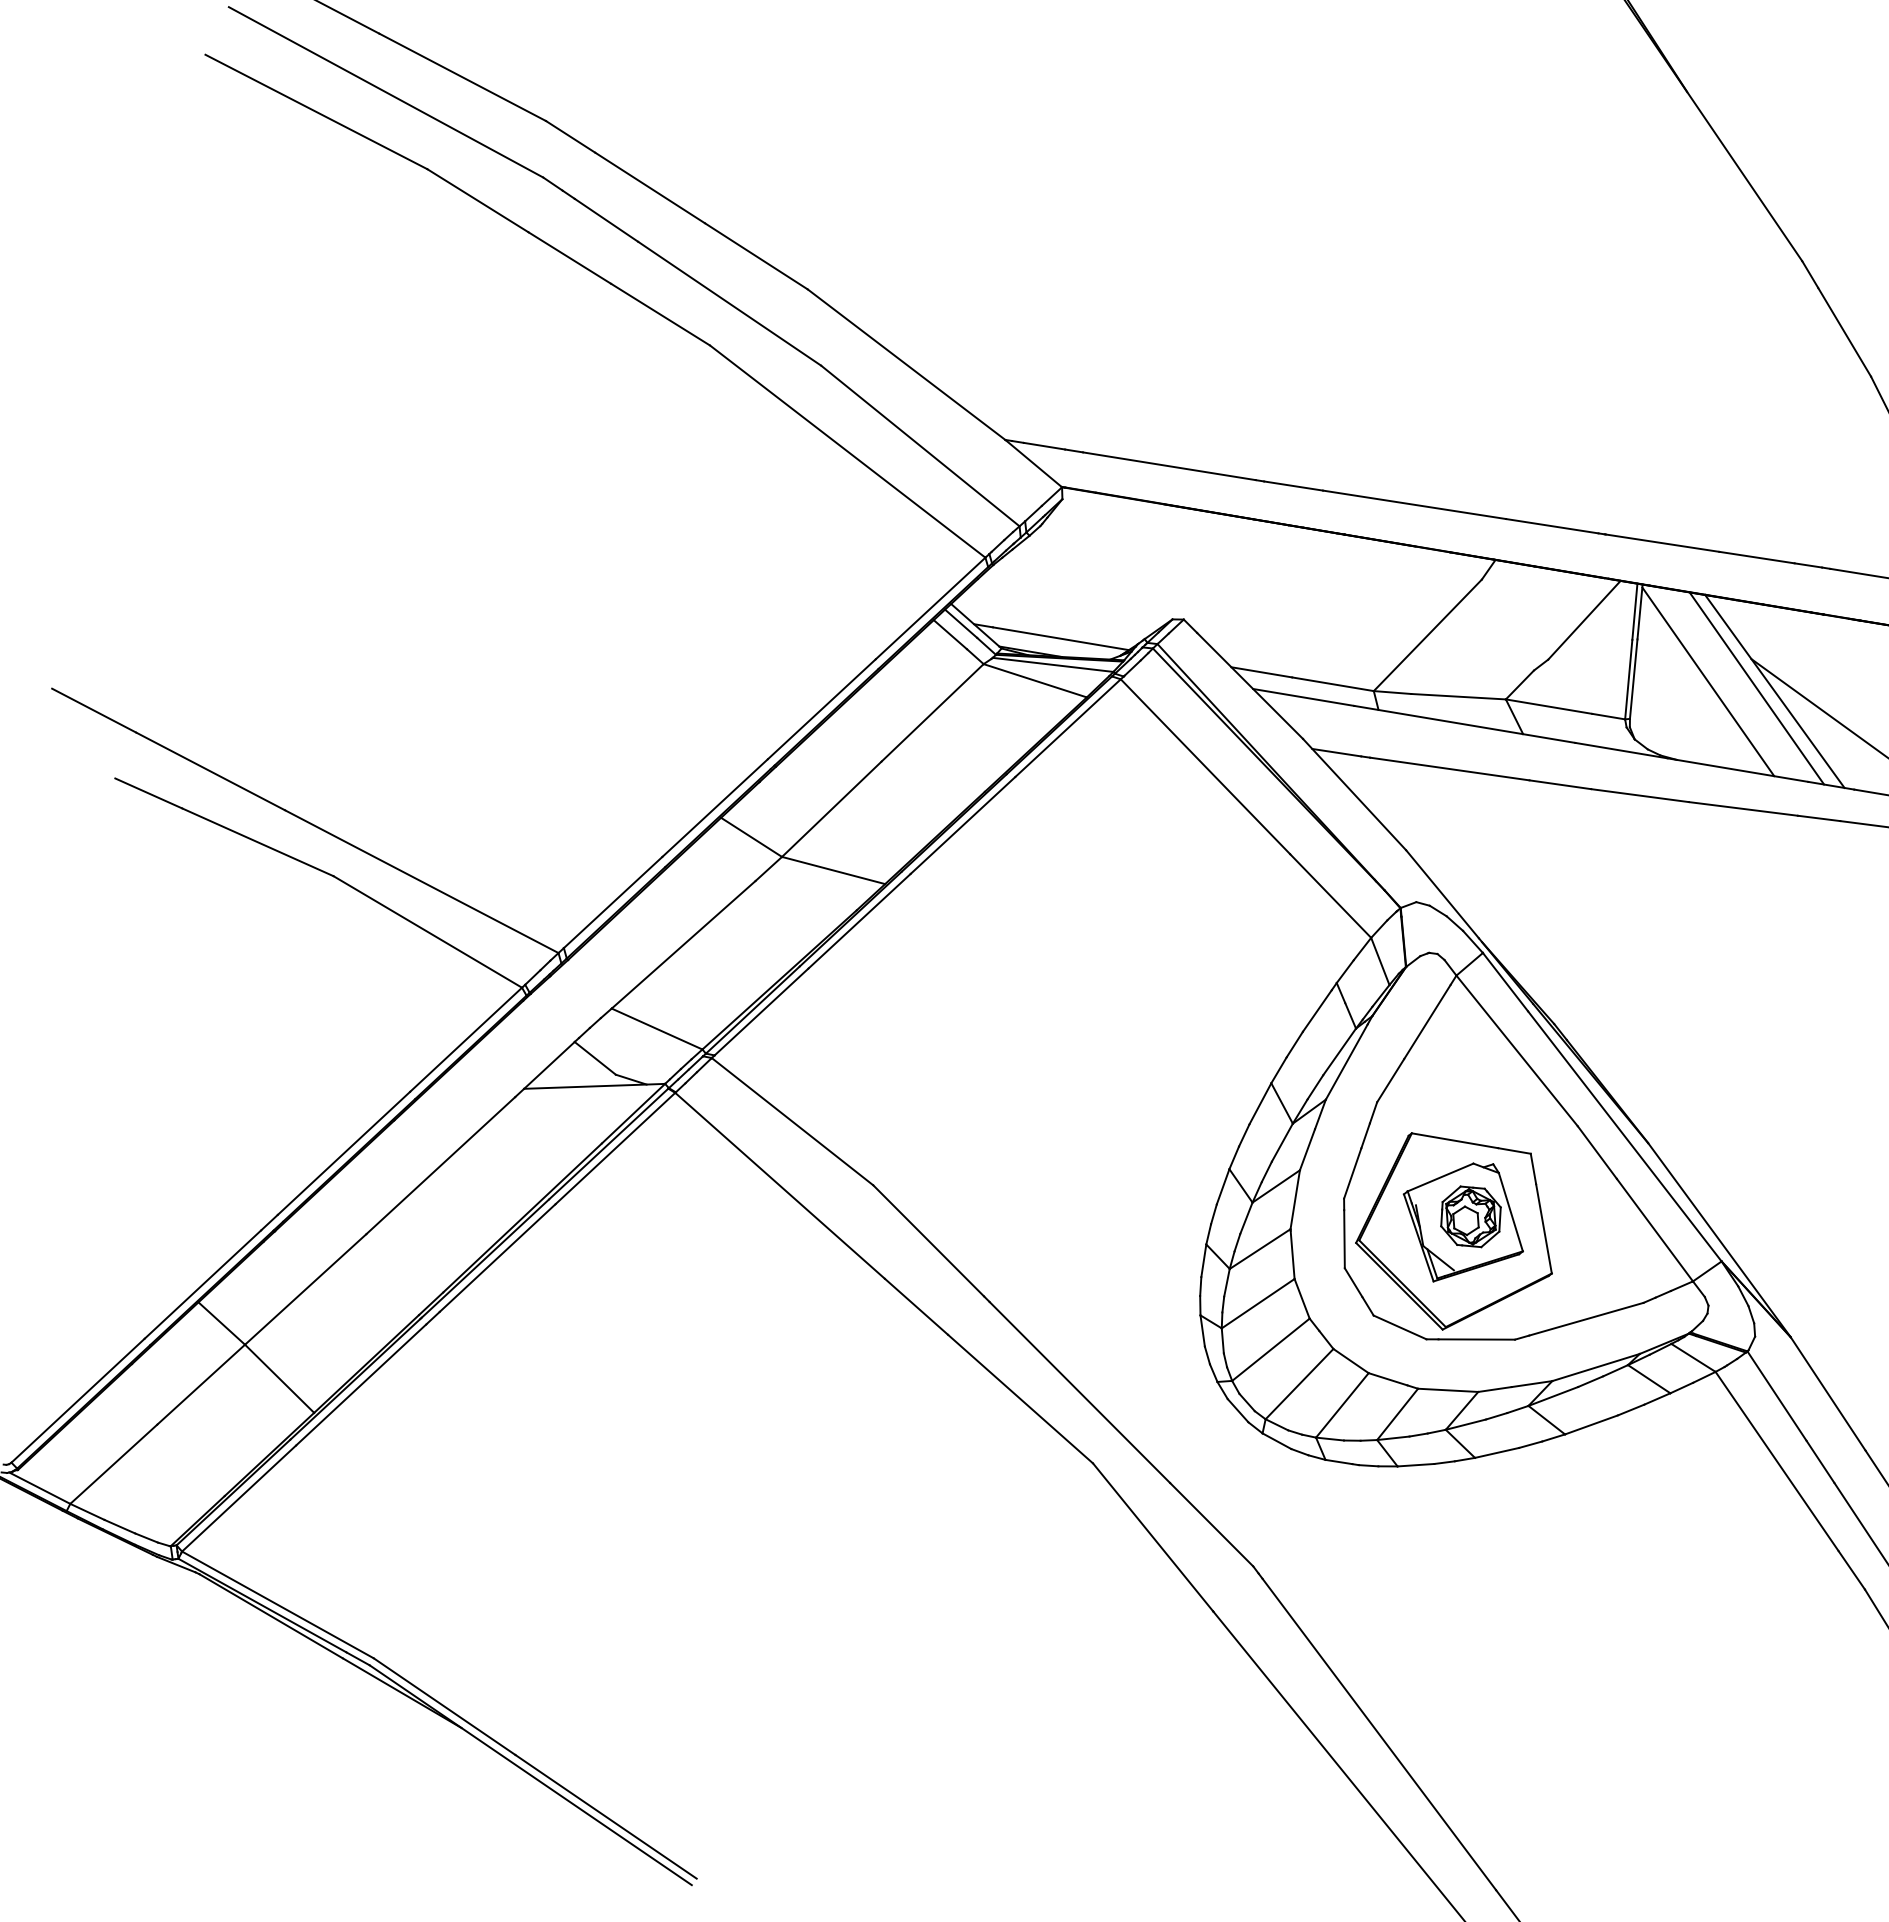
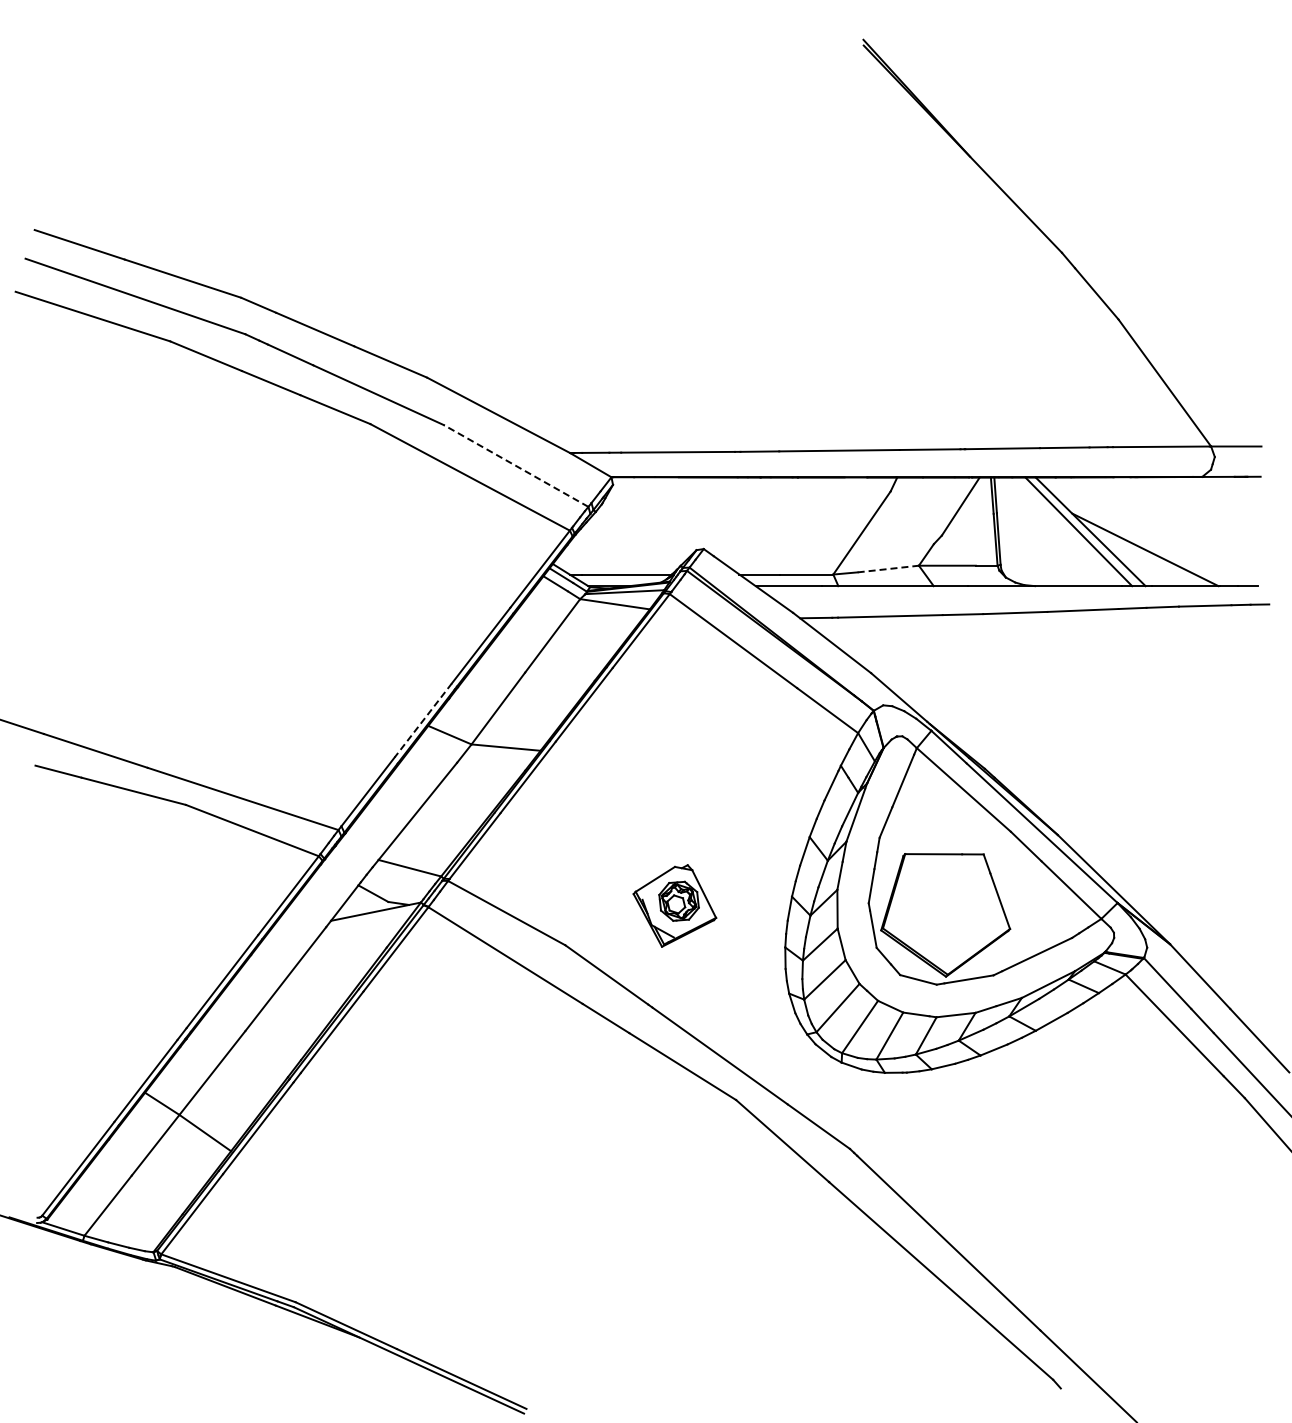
line: (919, 445) -> (515, 465), solid -> dashed
line: (1707, 681) -> (1046, 532), removed
line: (1458, 697) -> (888, 569), solid -> dashed
line: (715, 808) -> (423, 720), solid -> dashed
part: (1462, 1221) -> (674, 905), moved

